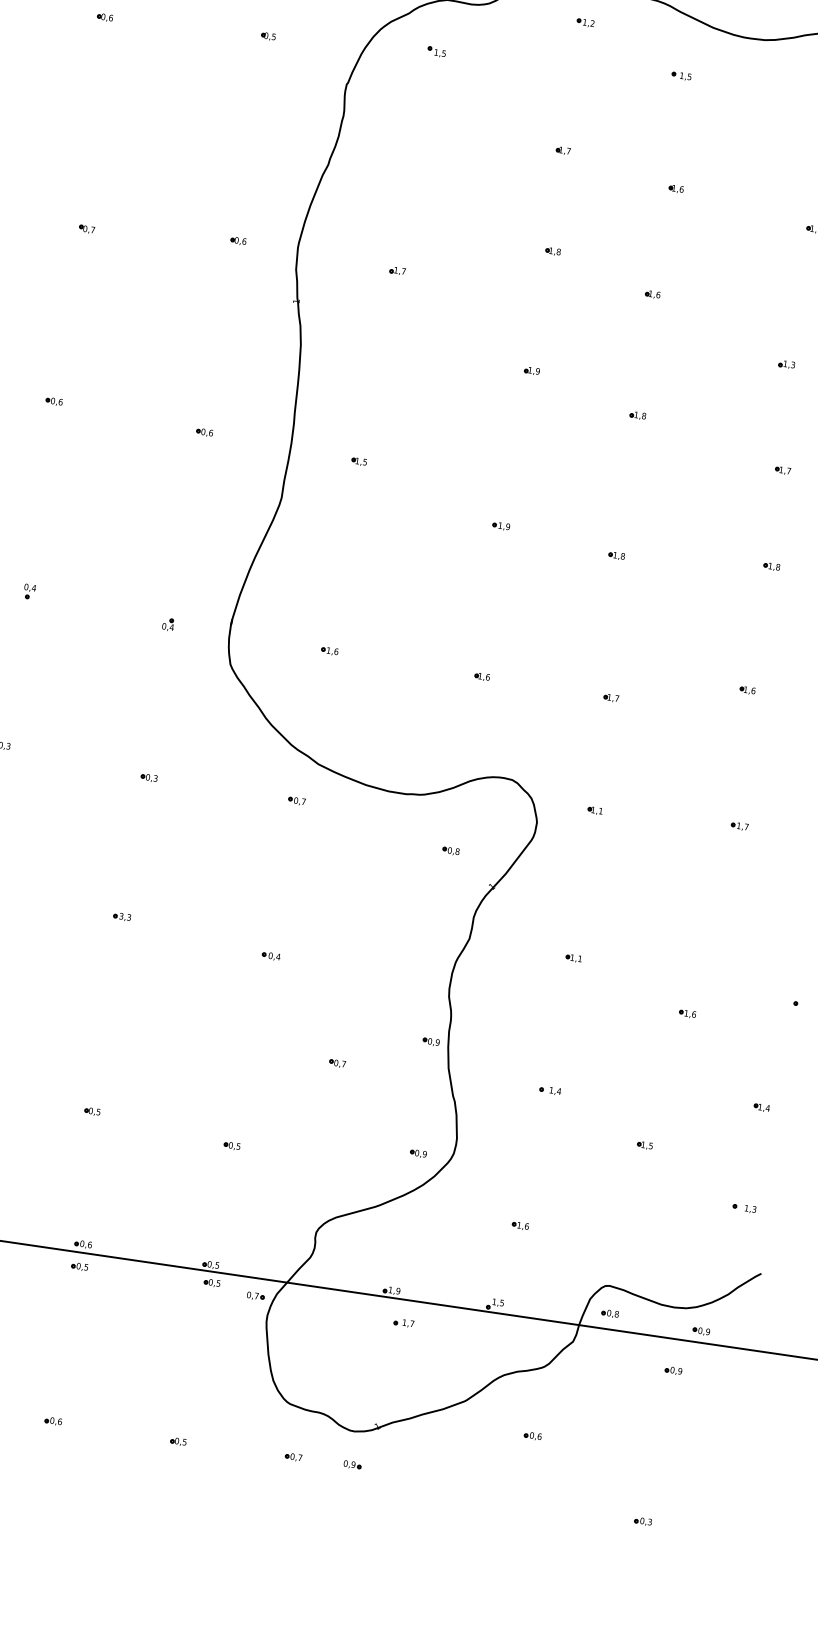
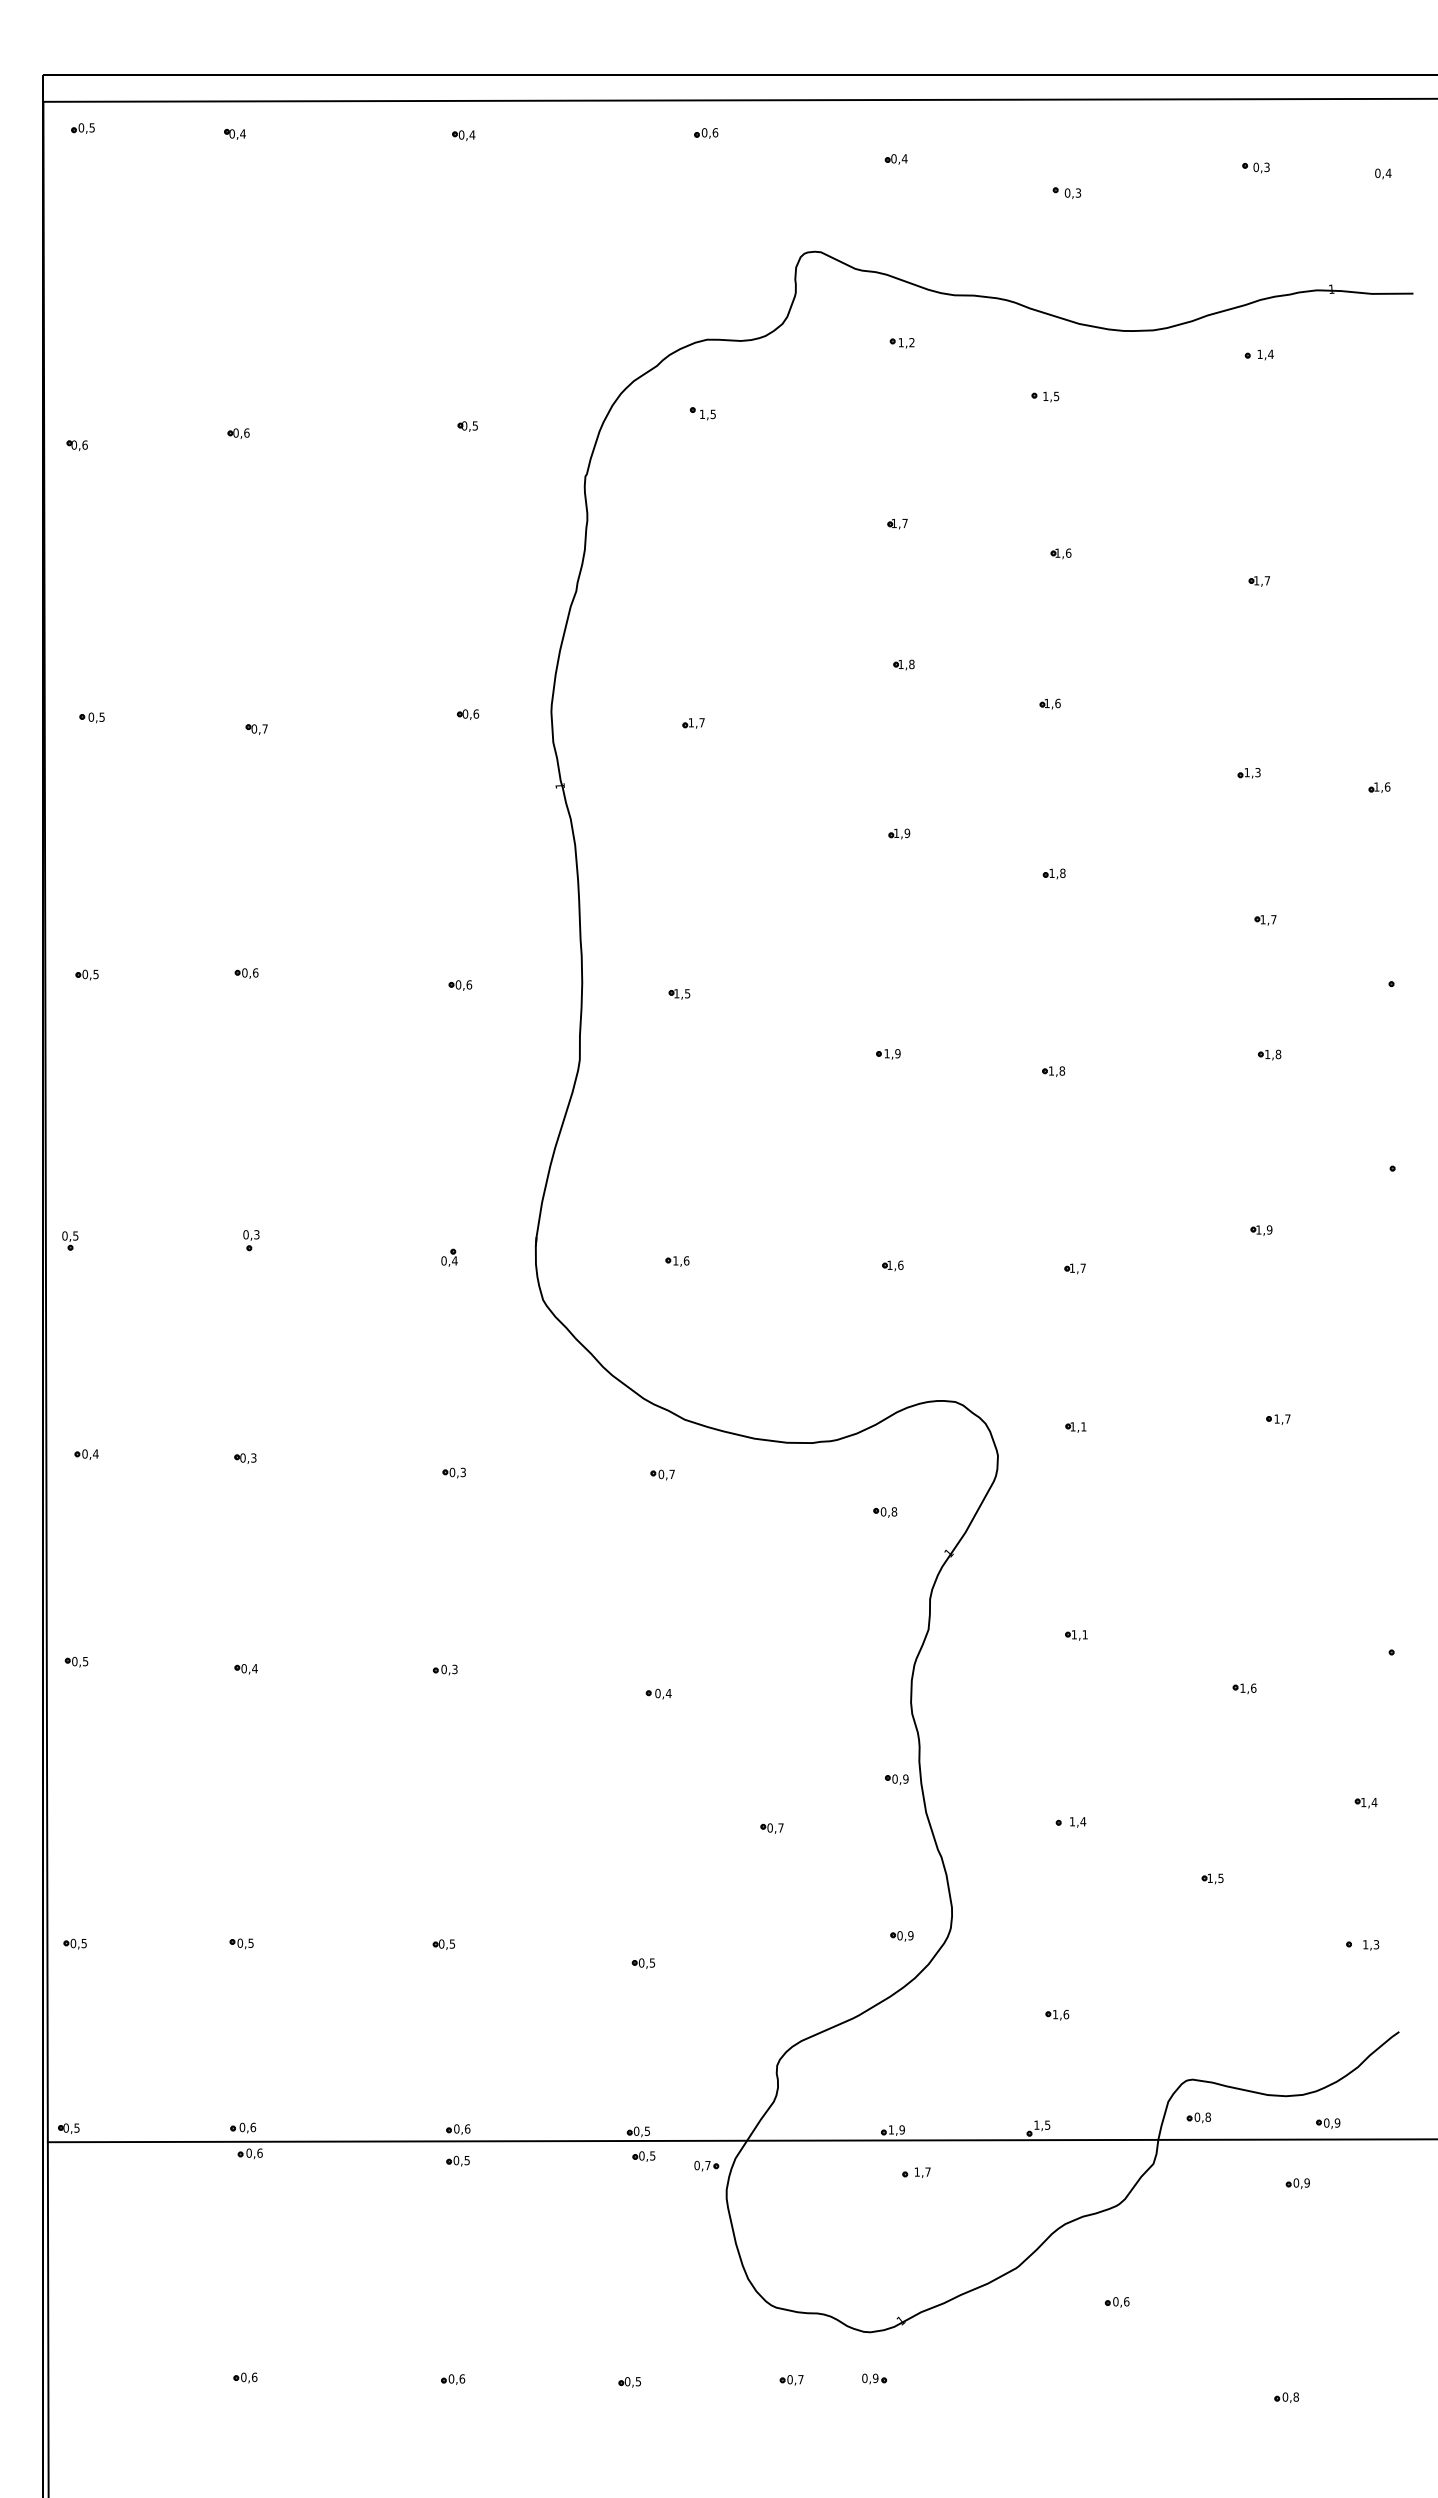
text: (33, 587) -> (256, 1234), 0,4 -> 0,3
text: (753, 690) -> (1269, 1229), 1,6 -> 1,9
text: (121, 916) -> (443, 1669), 3,3 -> 0,3
text: (649, 1521) -> (1295, 2396), 0,3 -> 0,8

